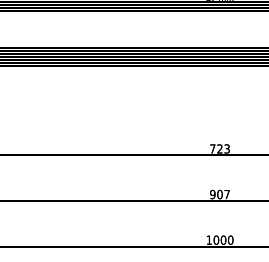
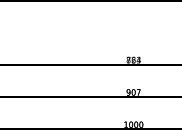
text: (219, 148) -> (133, 59), 723 -> 864

